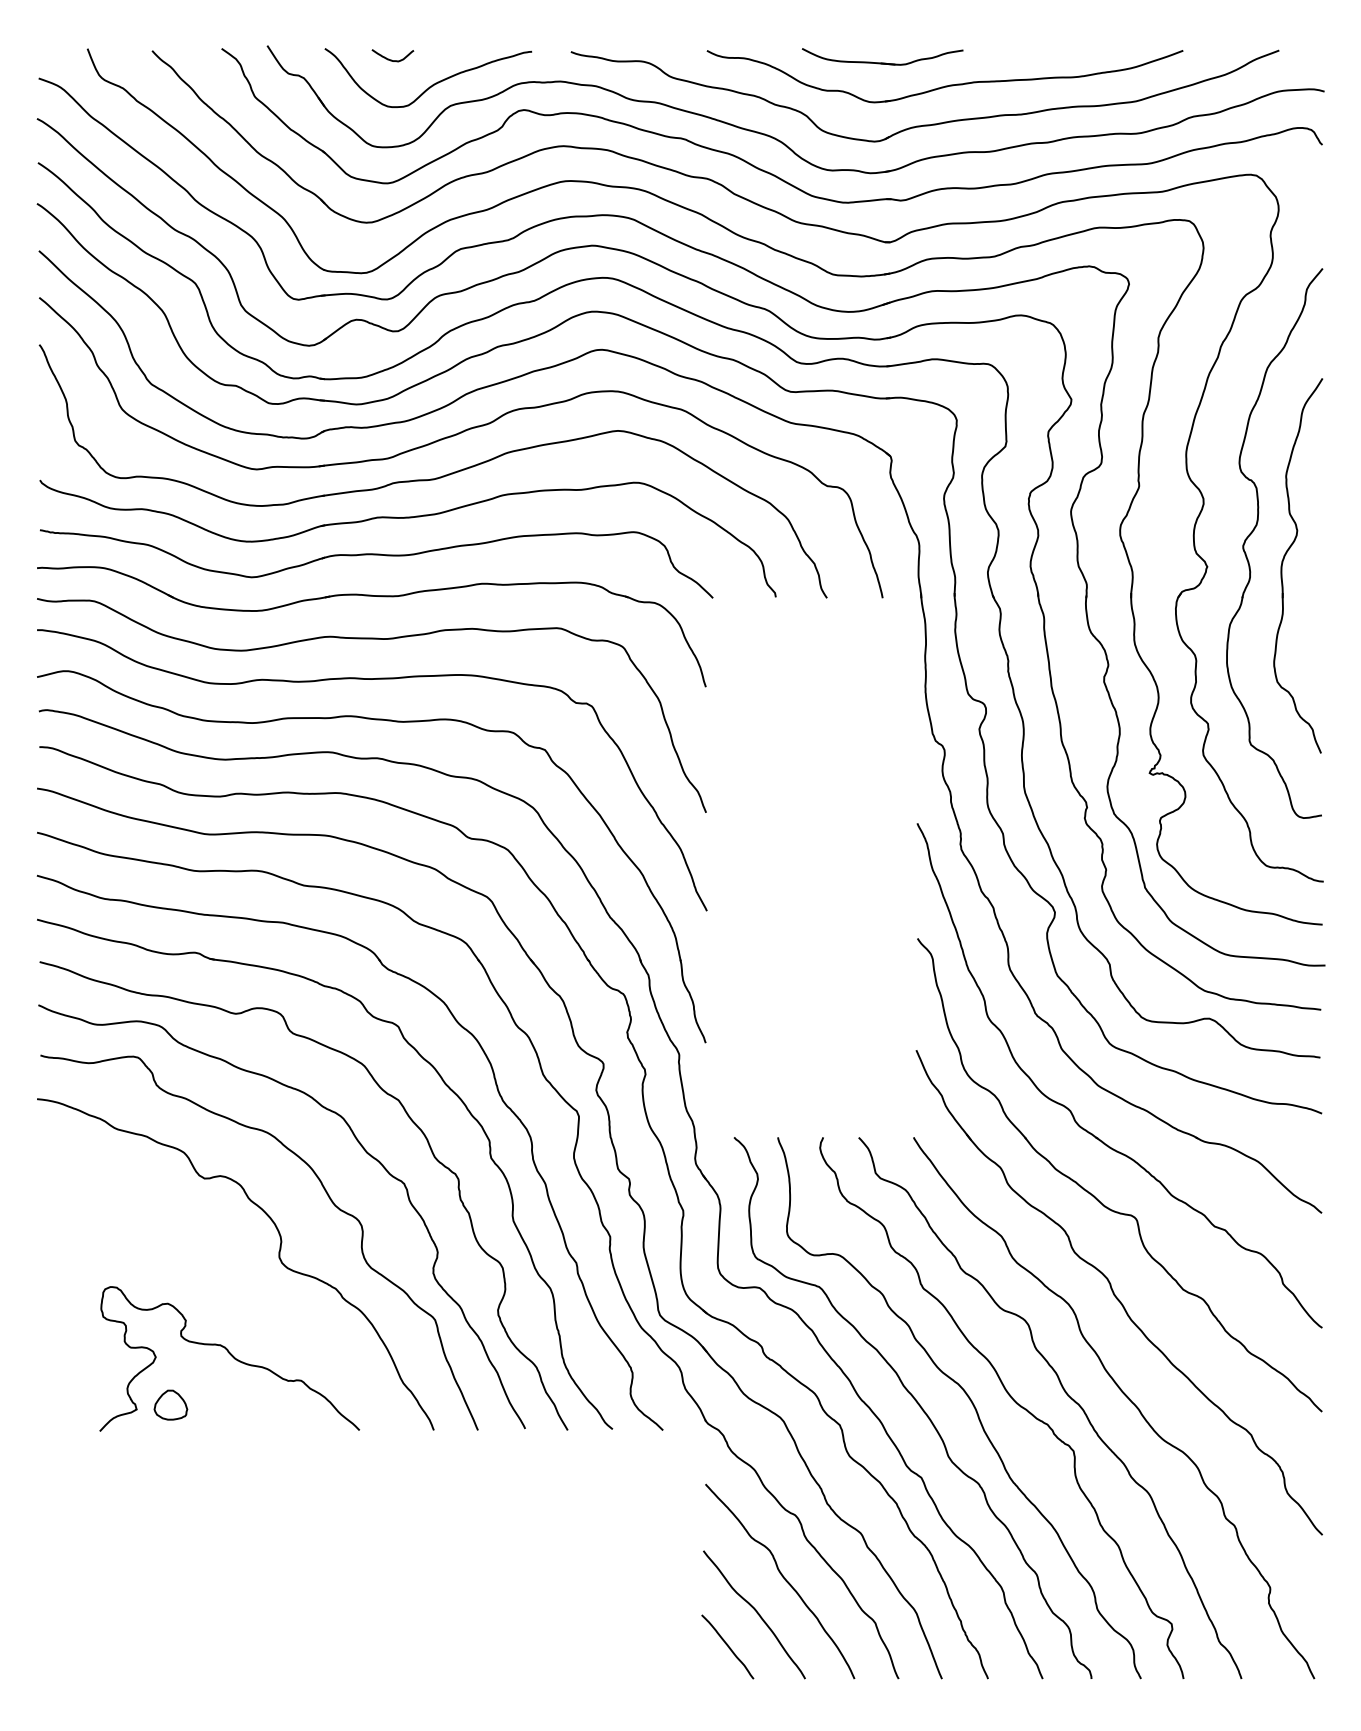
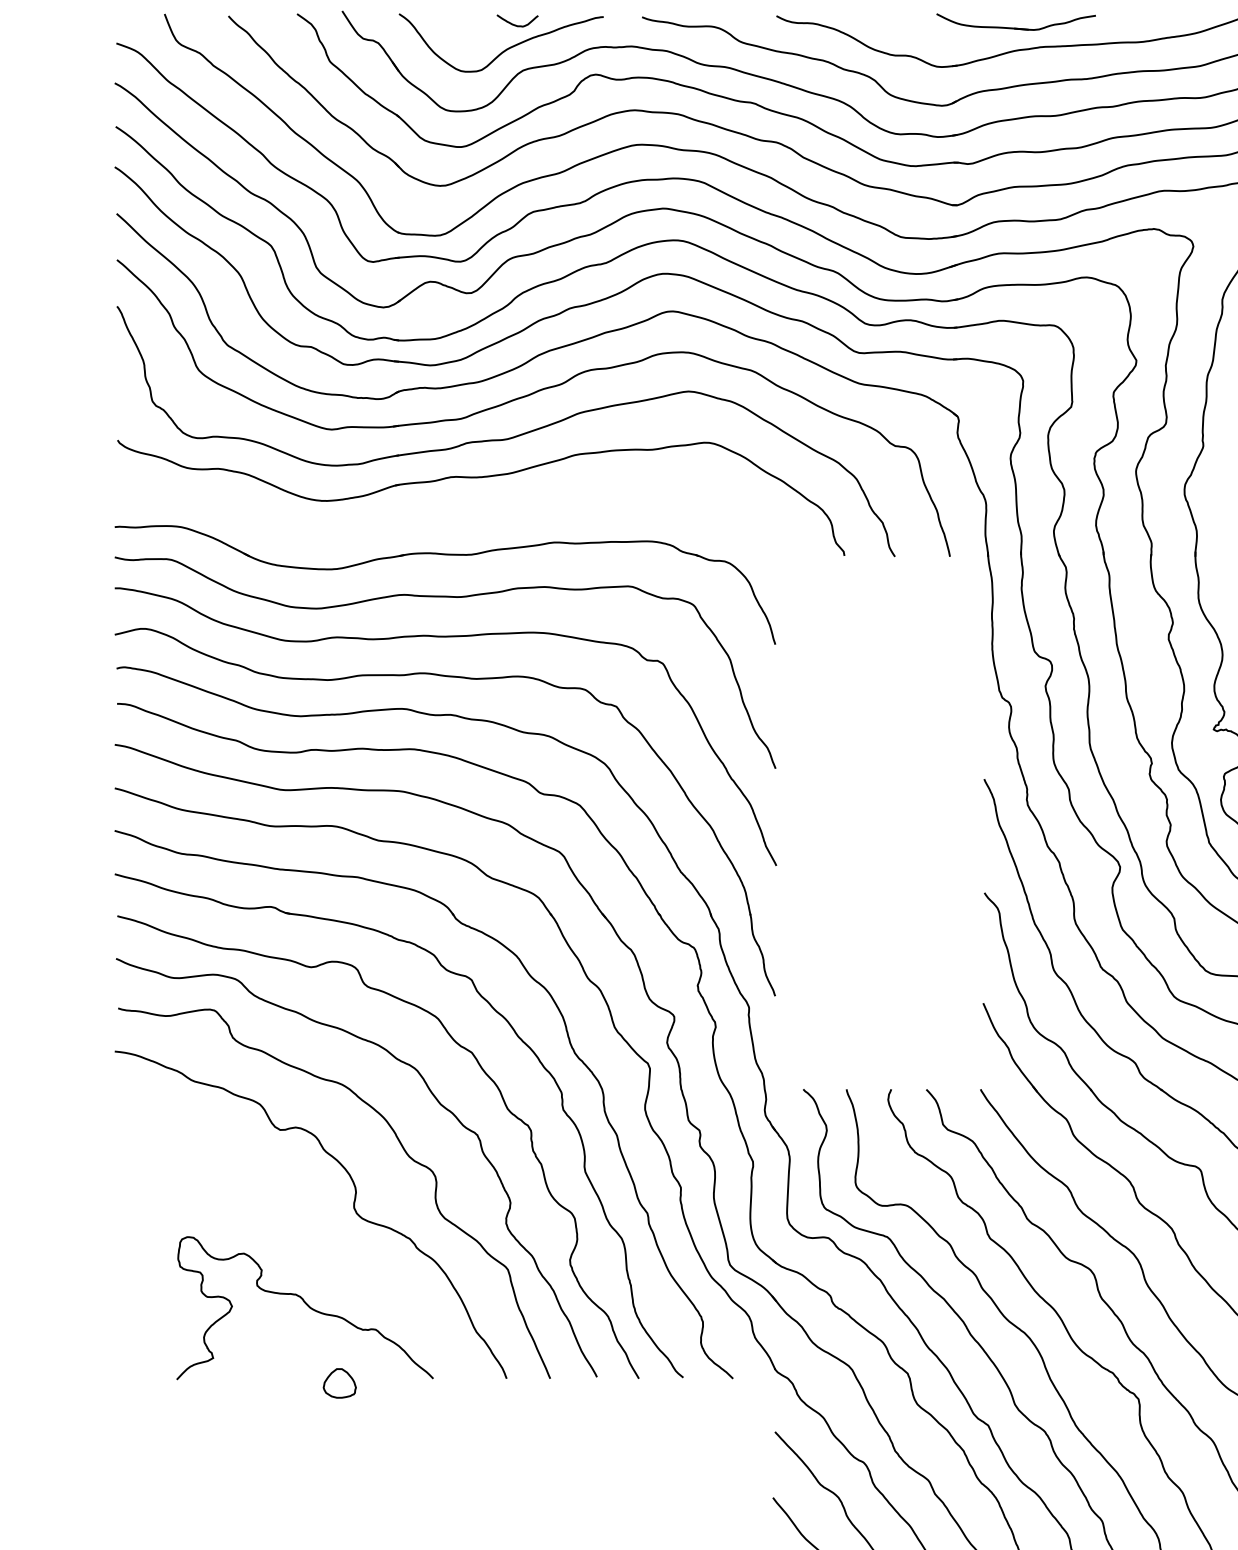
part: (882, 56) -> (1015, 21), moved
curve: (391, 59) -> (516, 24), moved
part: (376, 555) -> (450, 514), removed
part: (170, 1404) -> (339, 1382), moved

